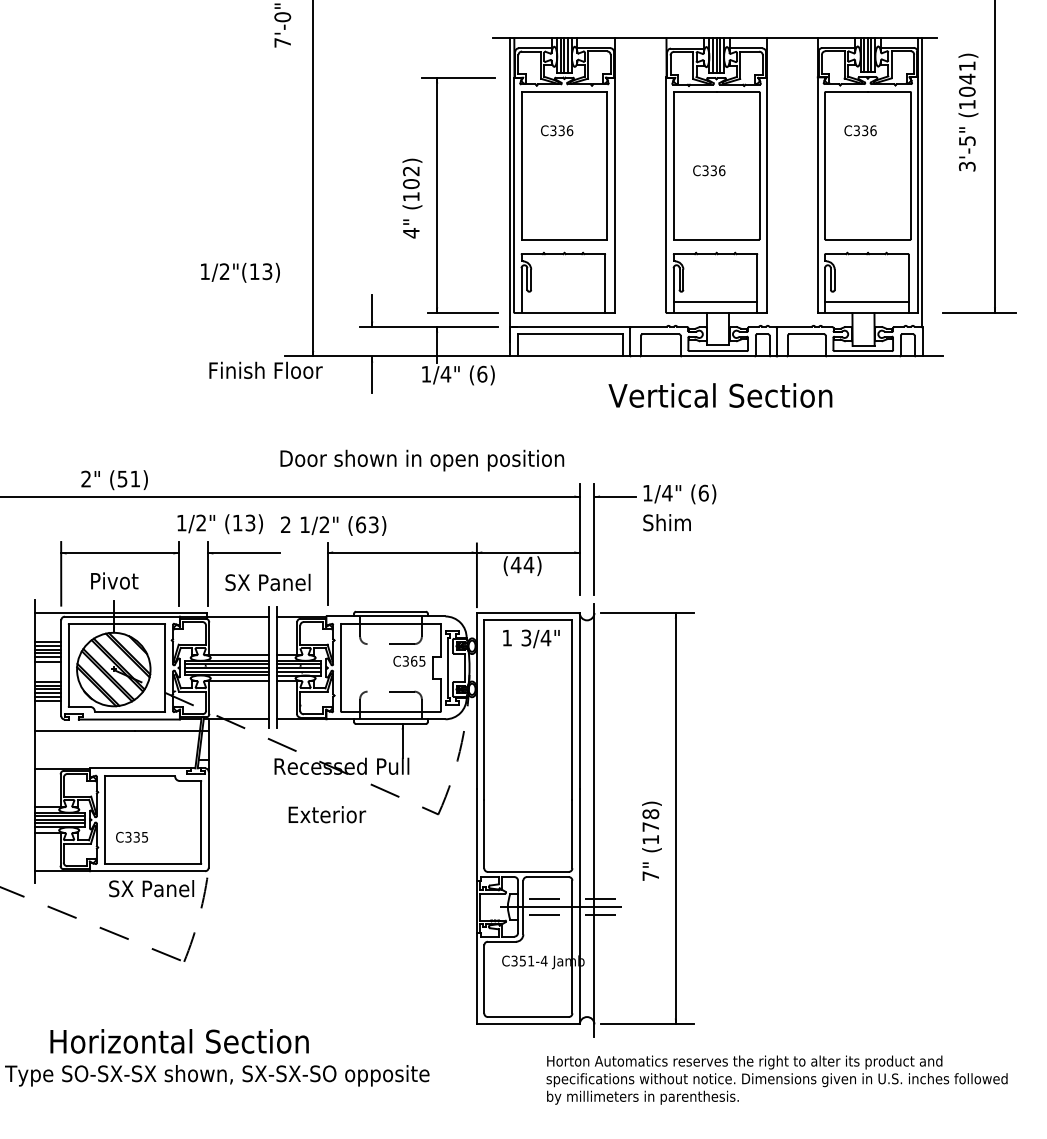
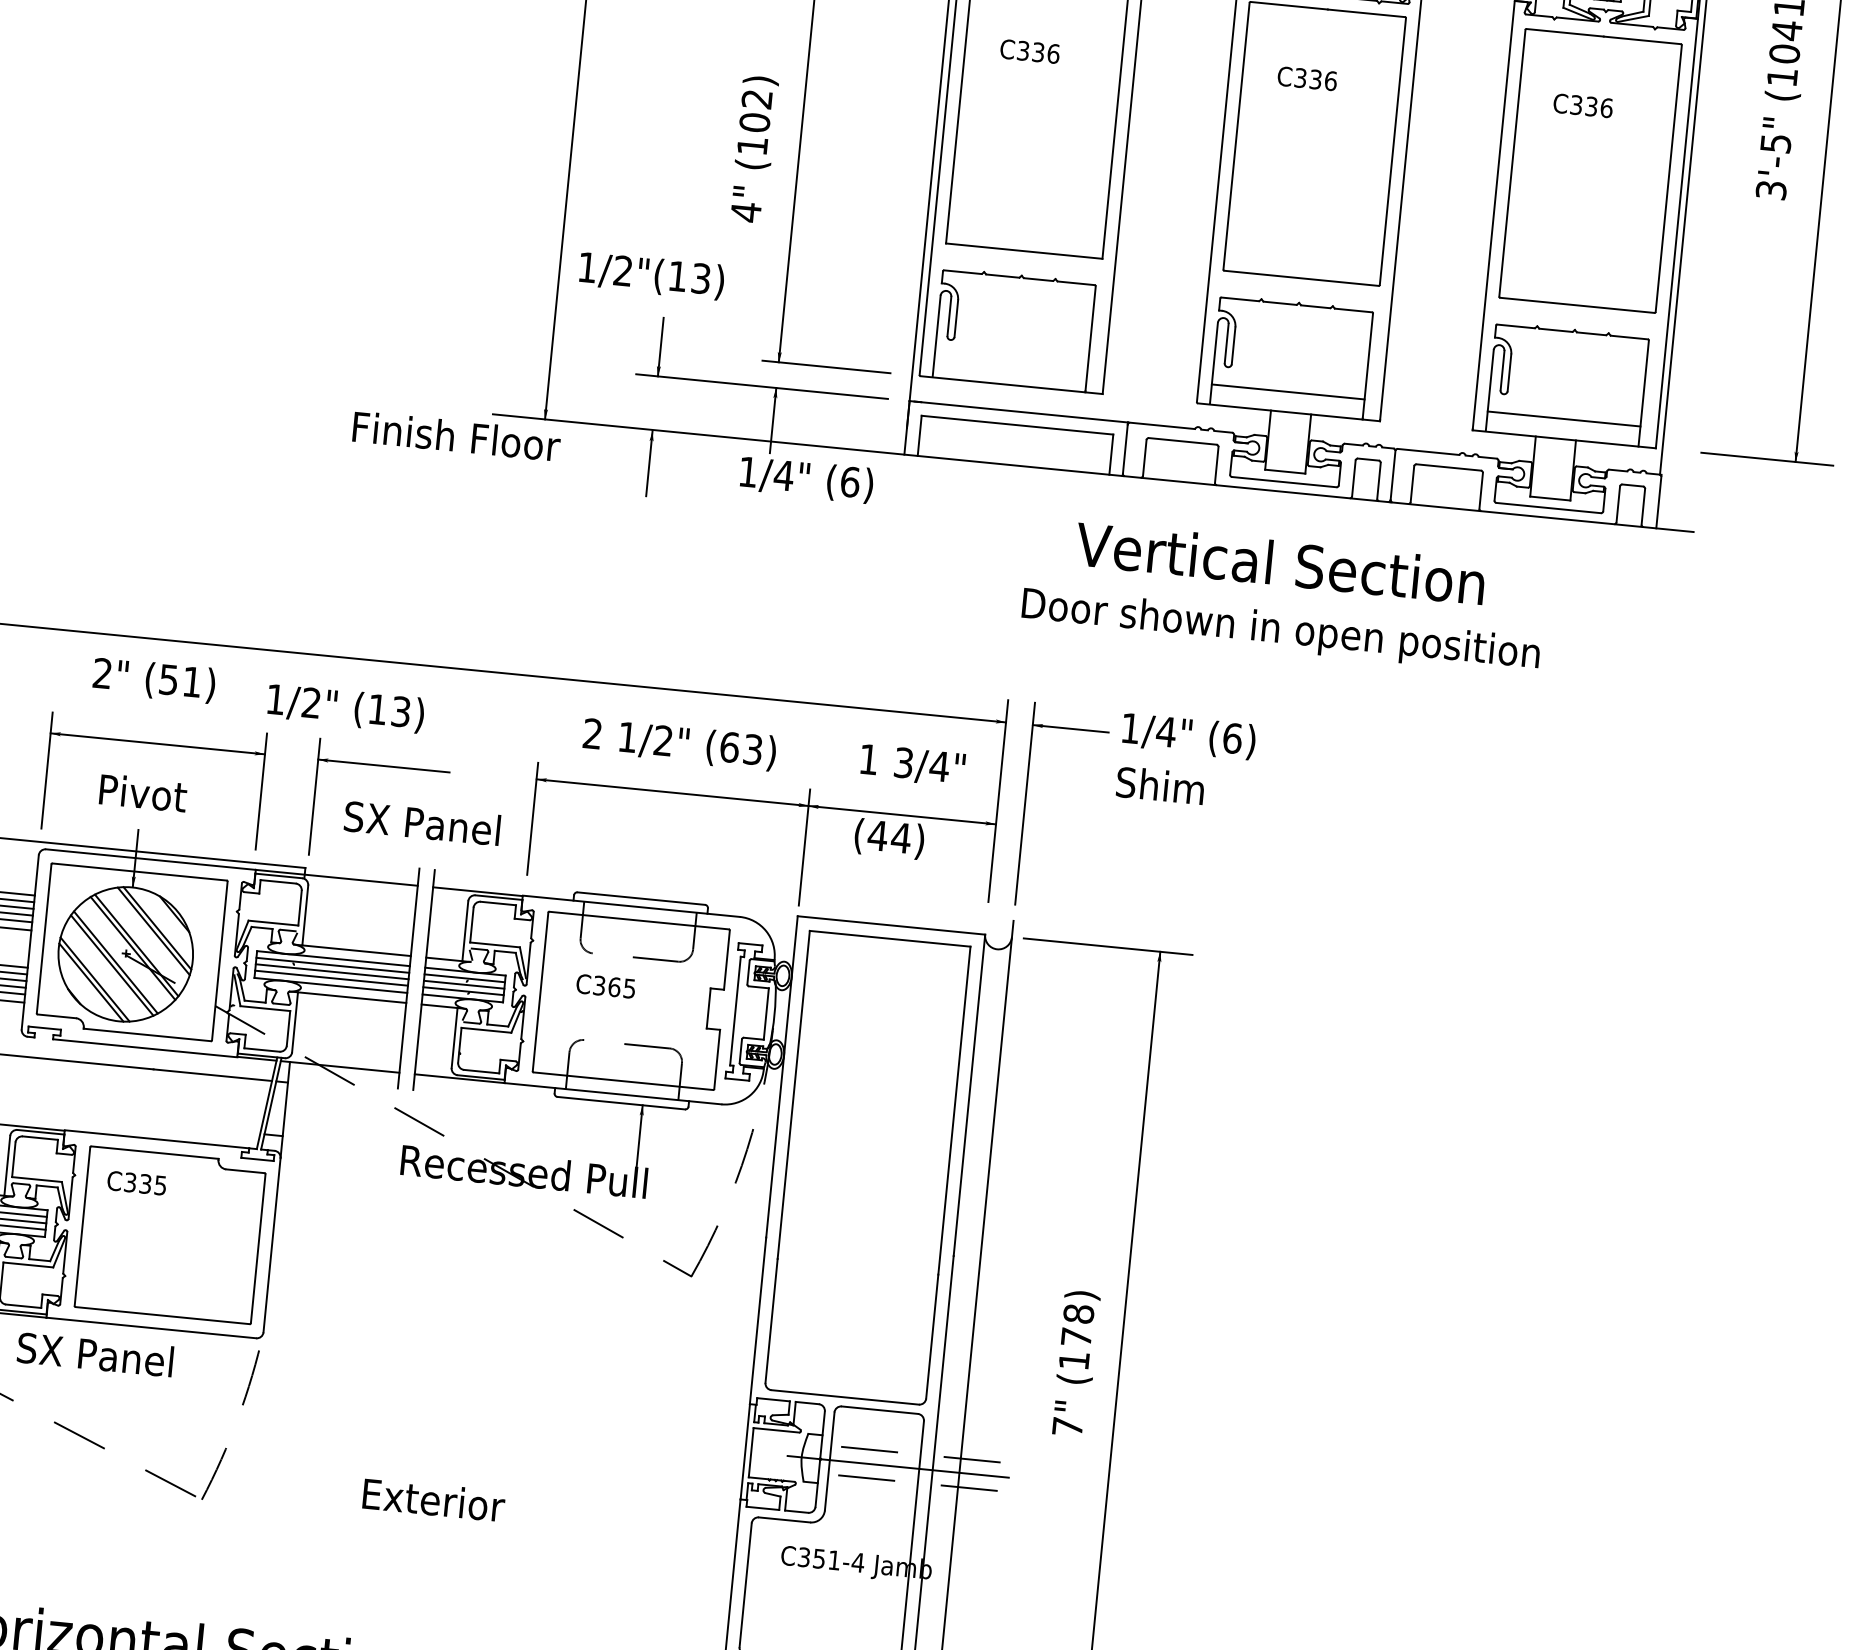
text: (709, 170) -> (1307, 78), moved
text: (240, 272) -> (651, 275), moved
text: (422, 460) -> (1281, 631), moved
text: (114, 480) -> (153, 681), moved
text: (333, 525) -> (679, 743), moved
text: (531, 638) -> (913, 764), moved
text: (409, 661) -> (606, 986), moved
text: (327, 814) -> (434, 1499), moved
text: (131, 836) -> (136, 1181), moved
text: (151, 888) -> (95, 1354), moved

